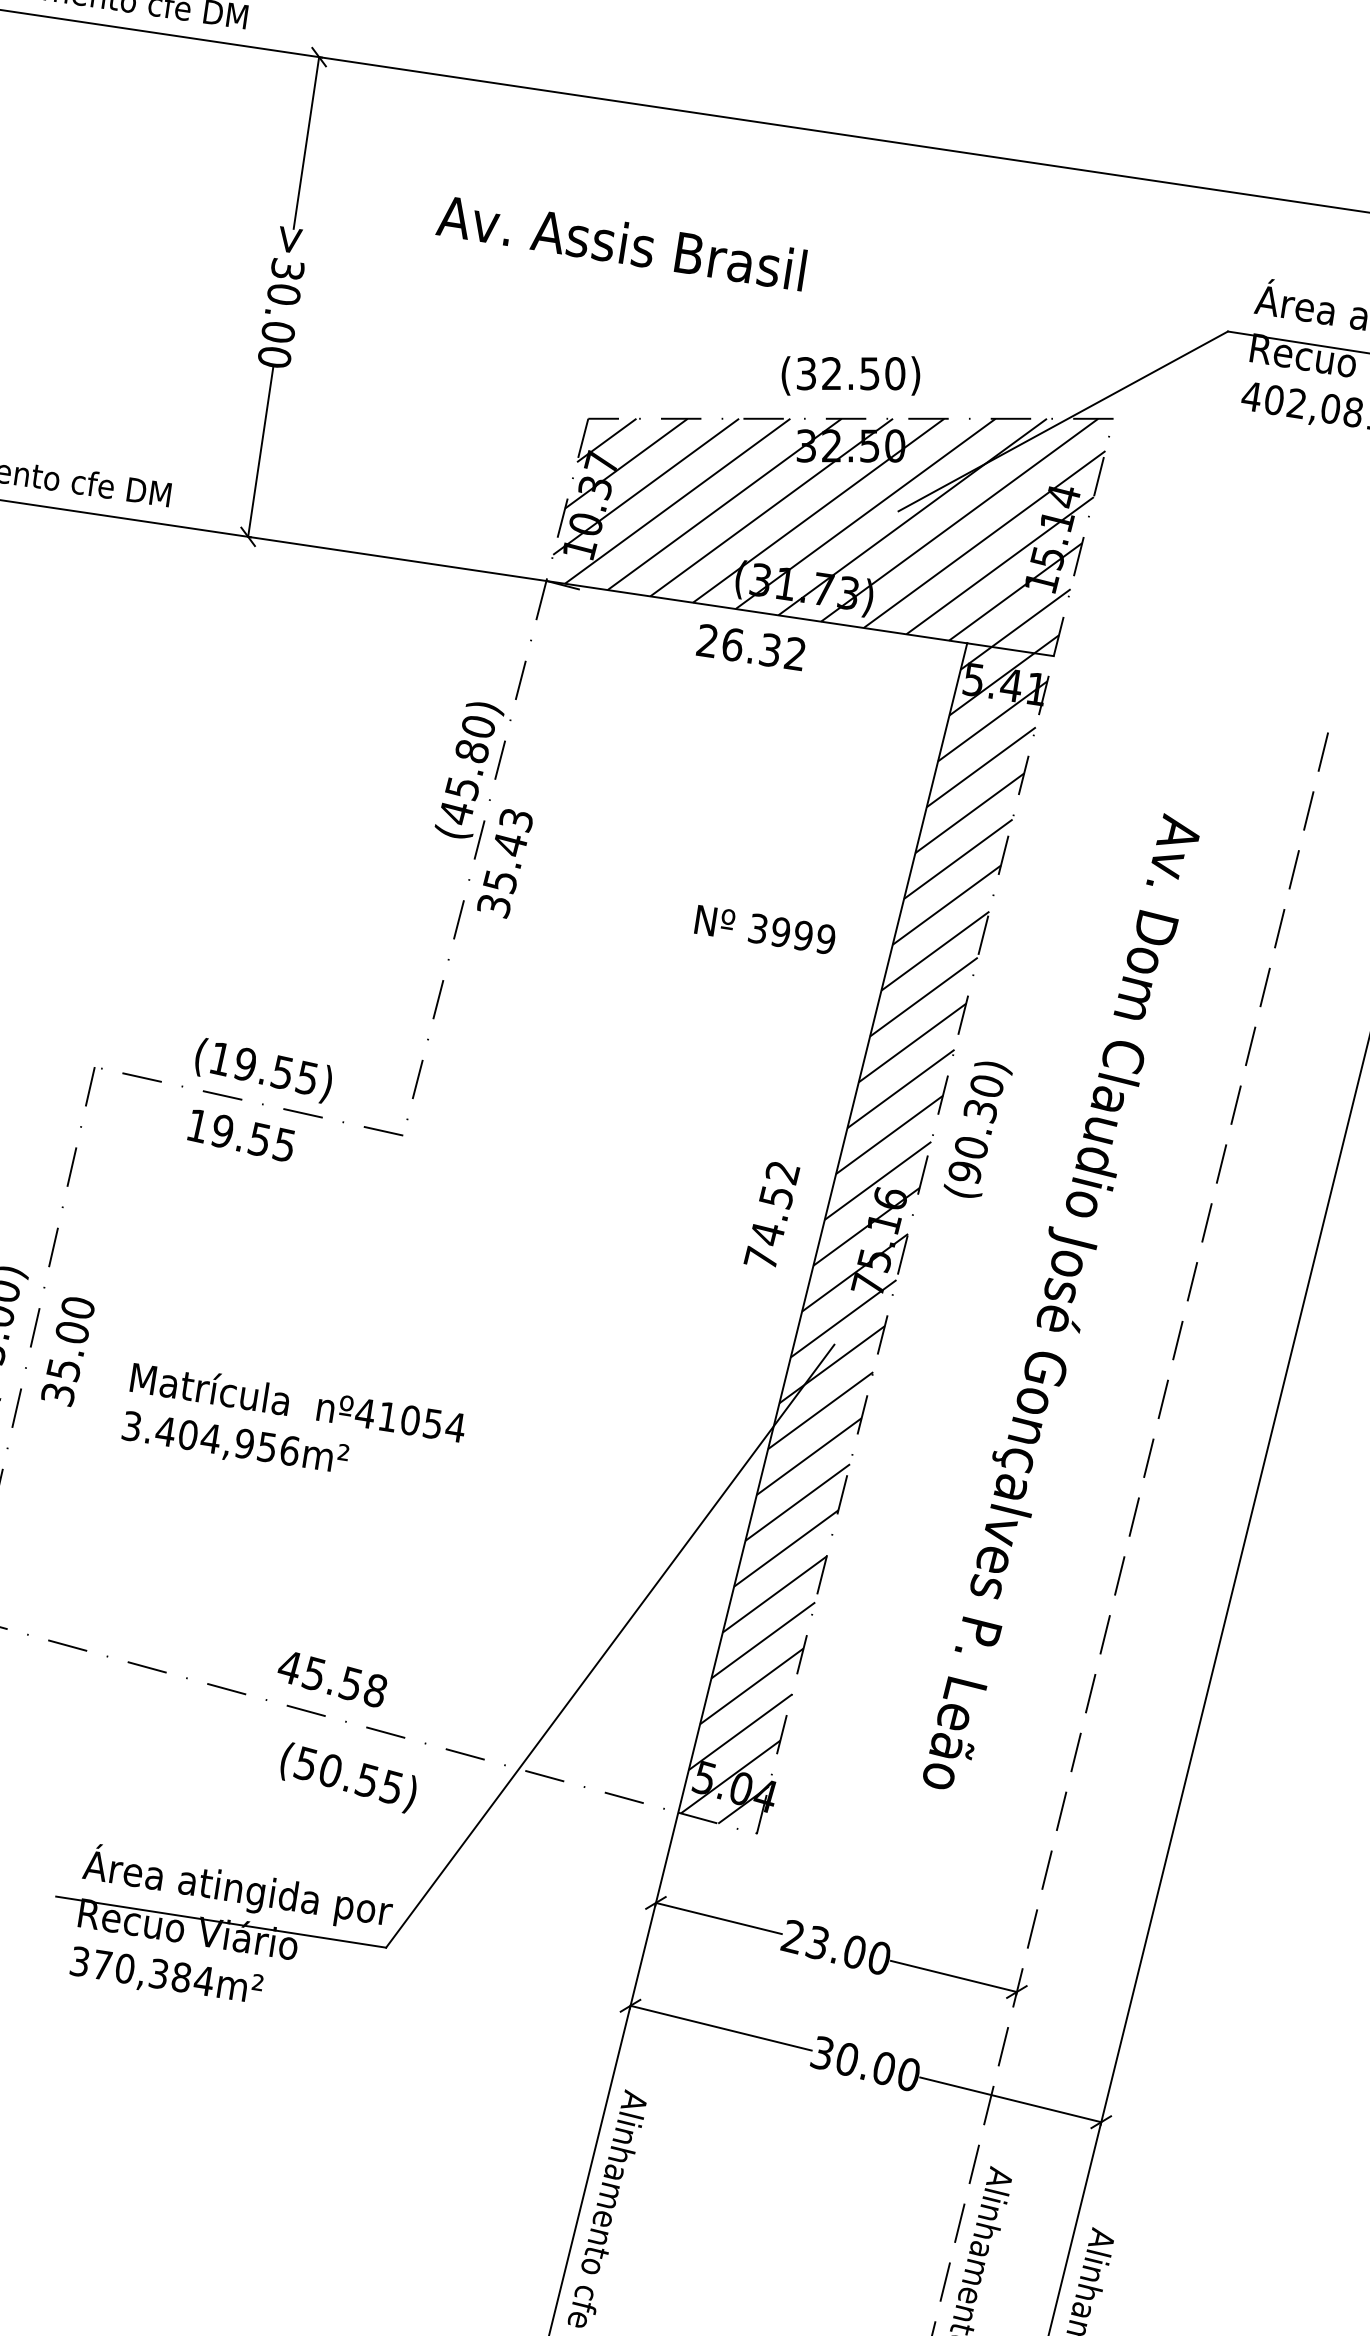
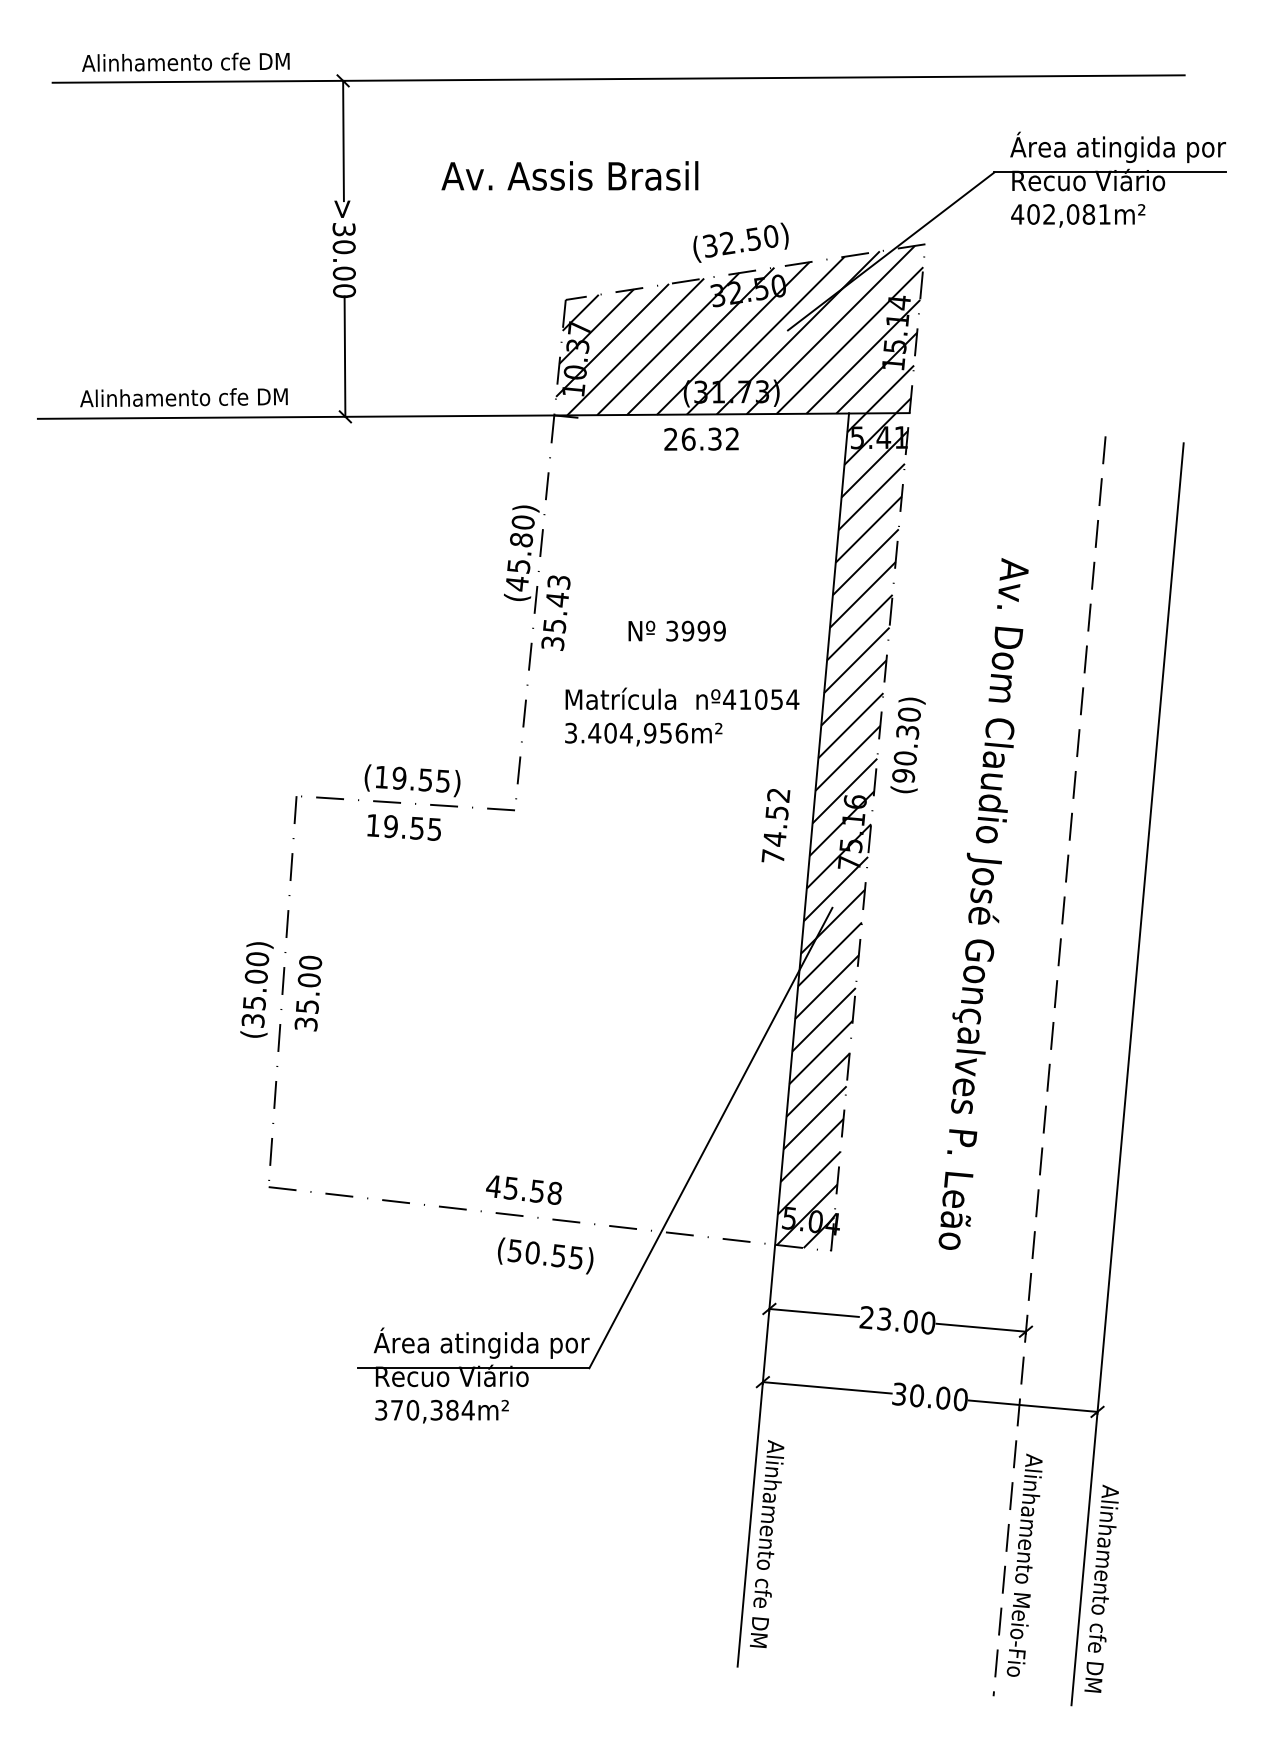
text: (764, 928) -> (676, 630), moved
text: (1061, 1301) -> (983, 903), moved
text: (294, 1427) -> (682, 716), moved

